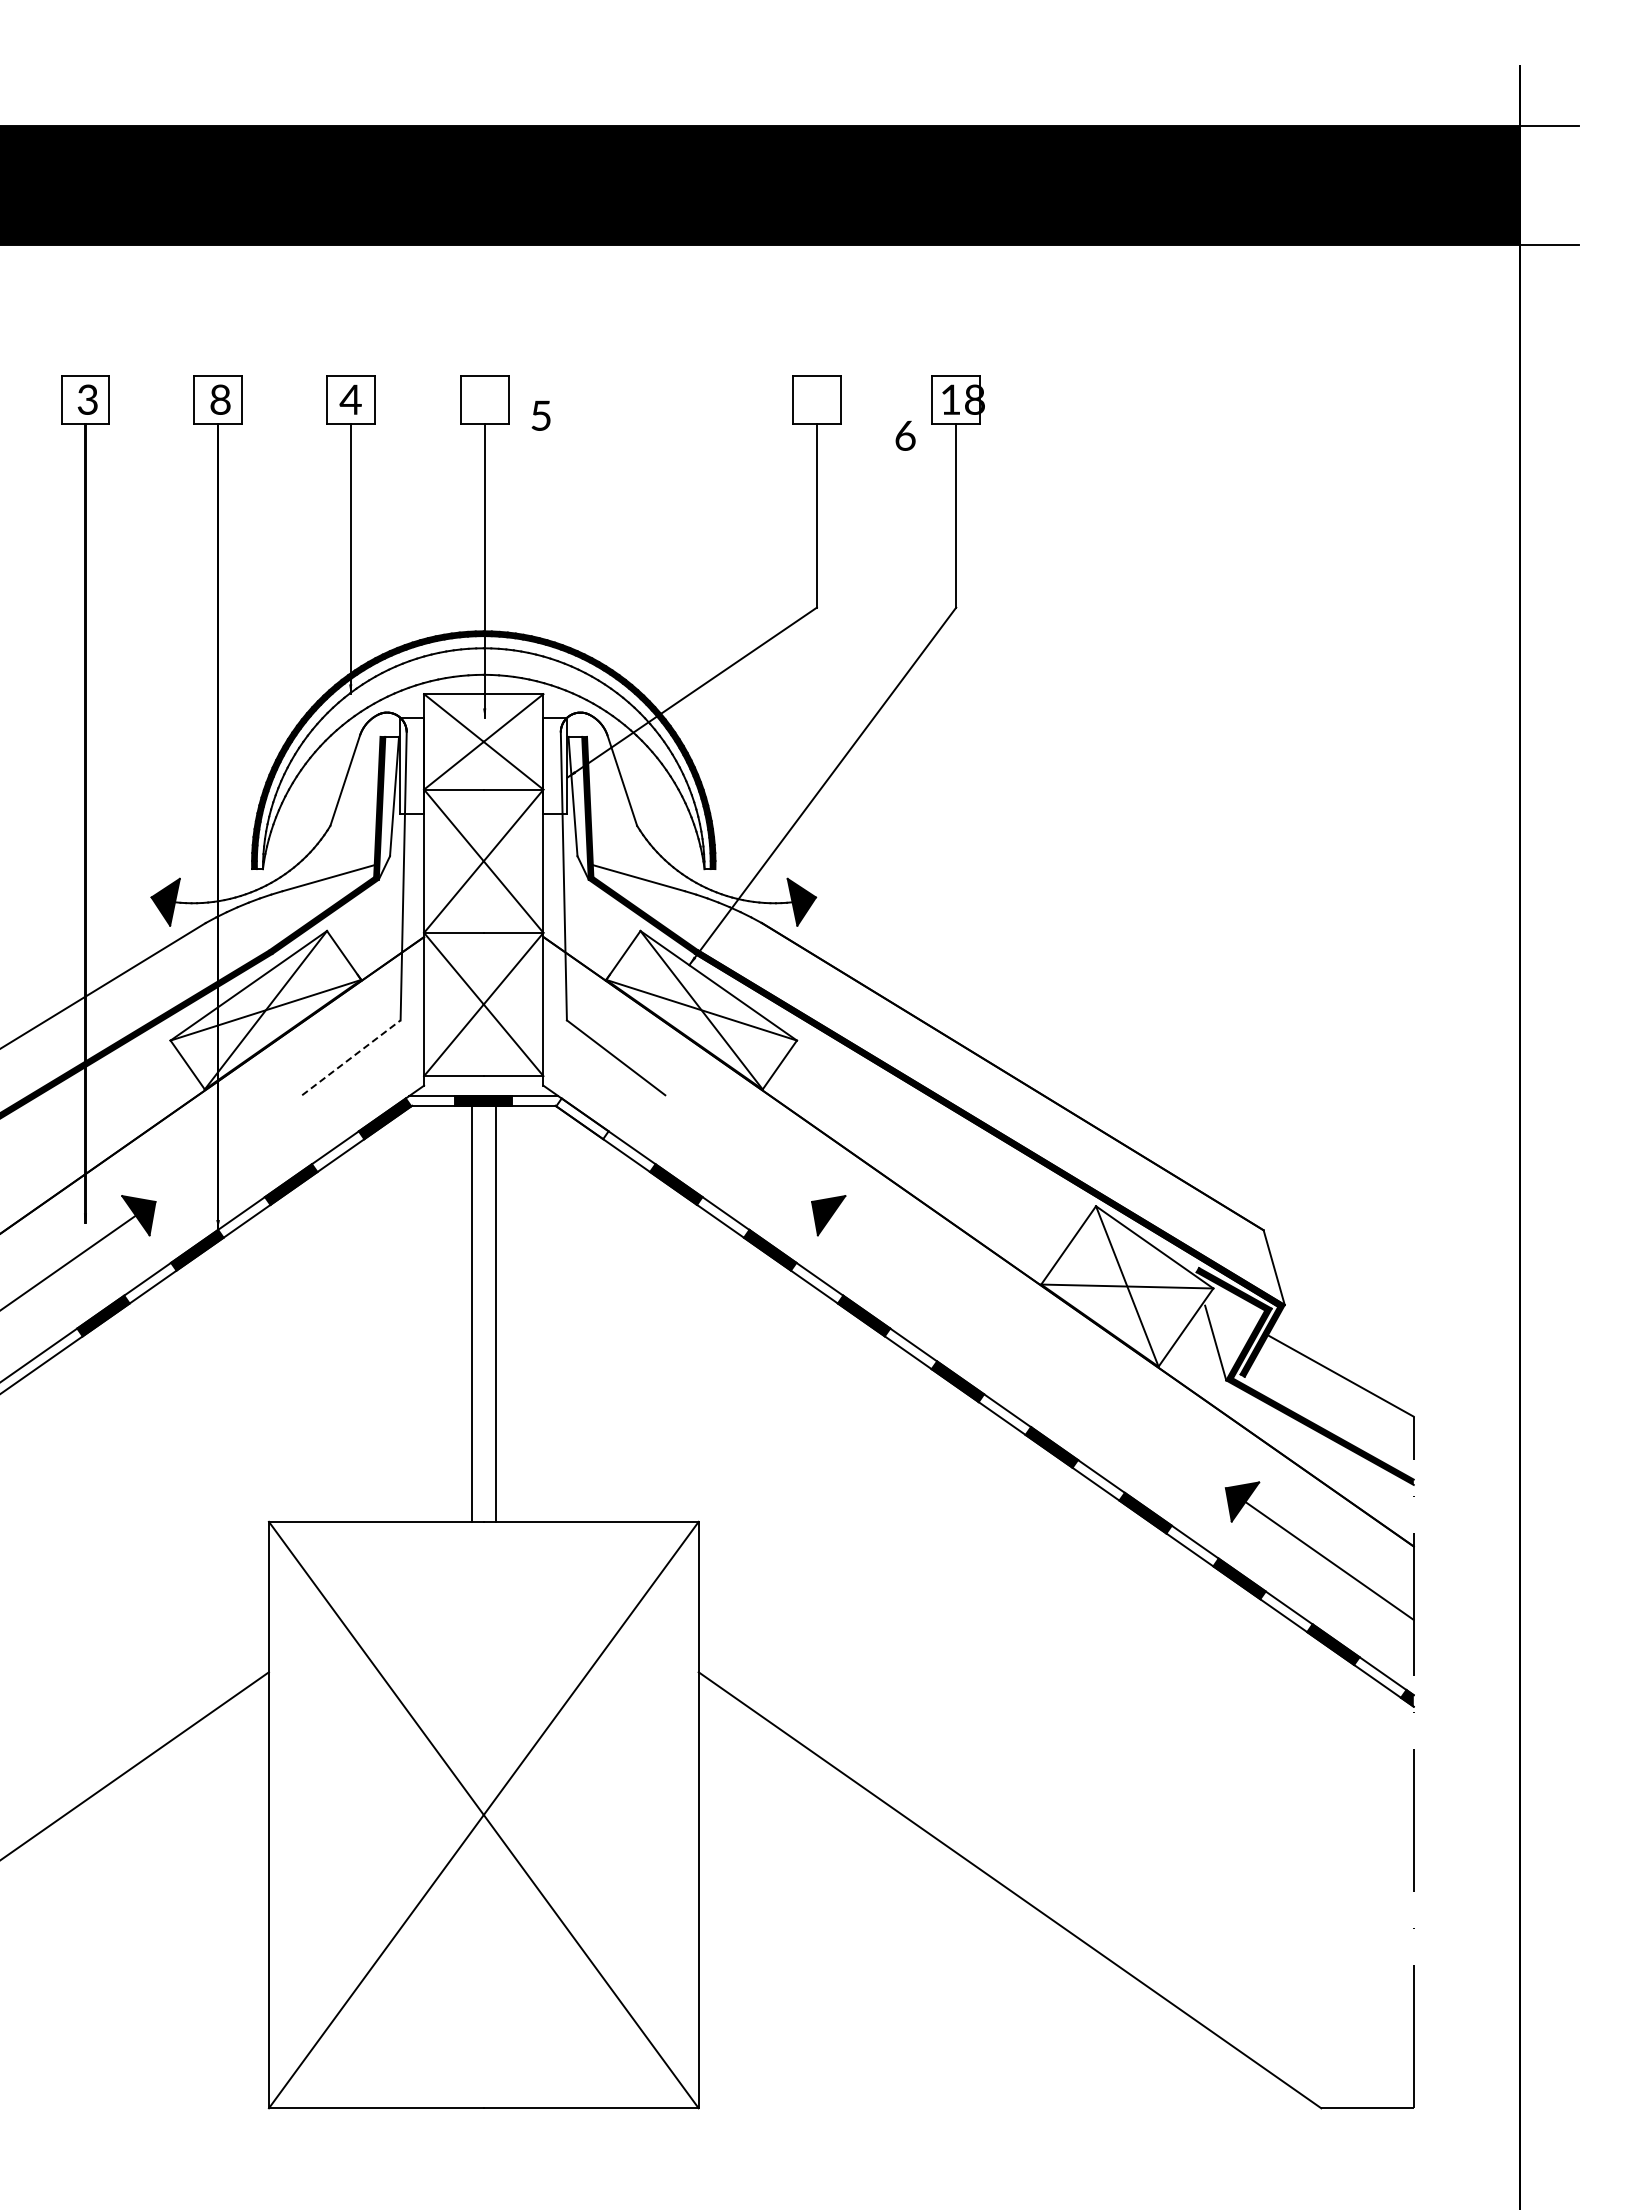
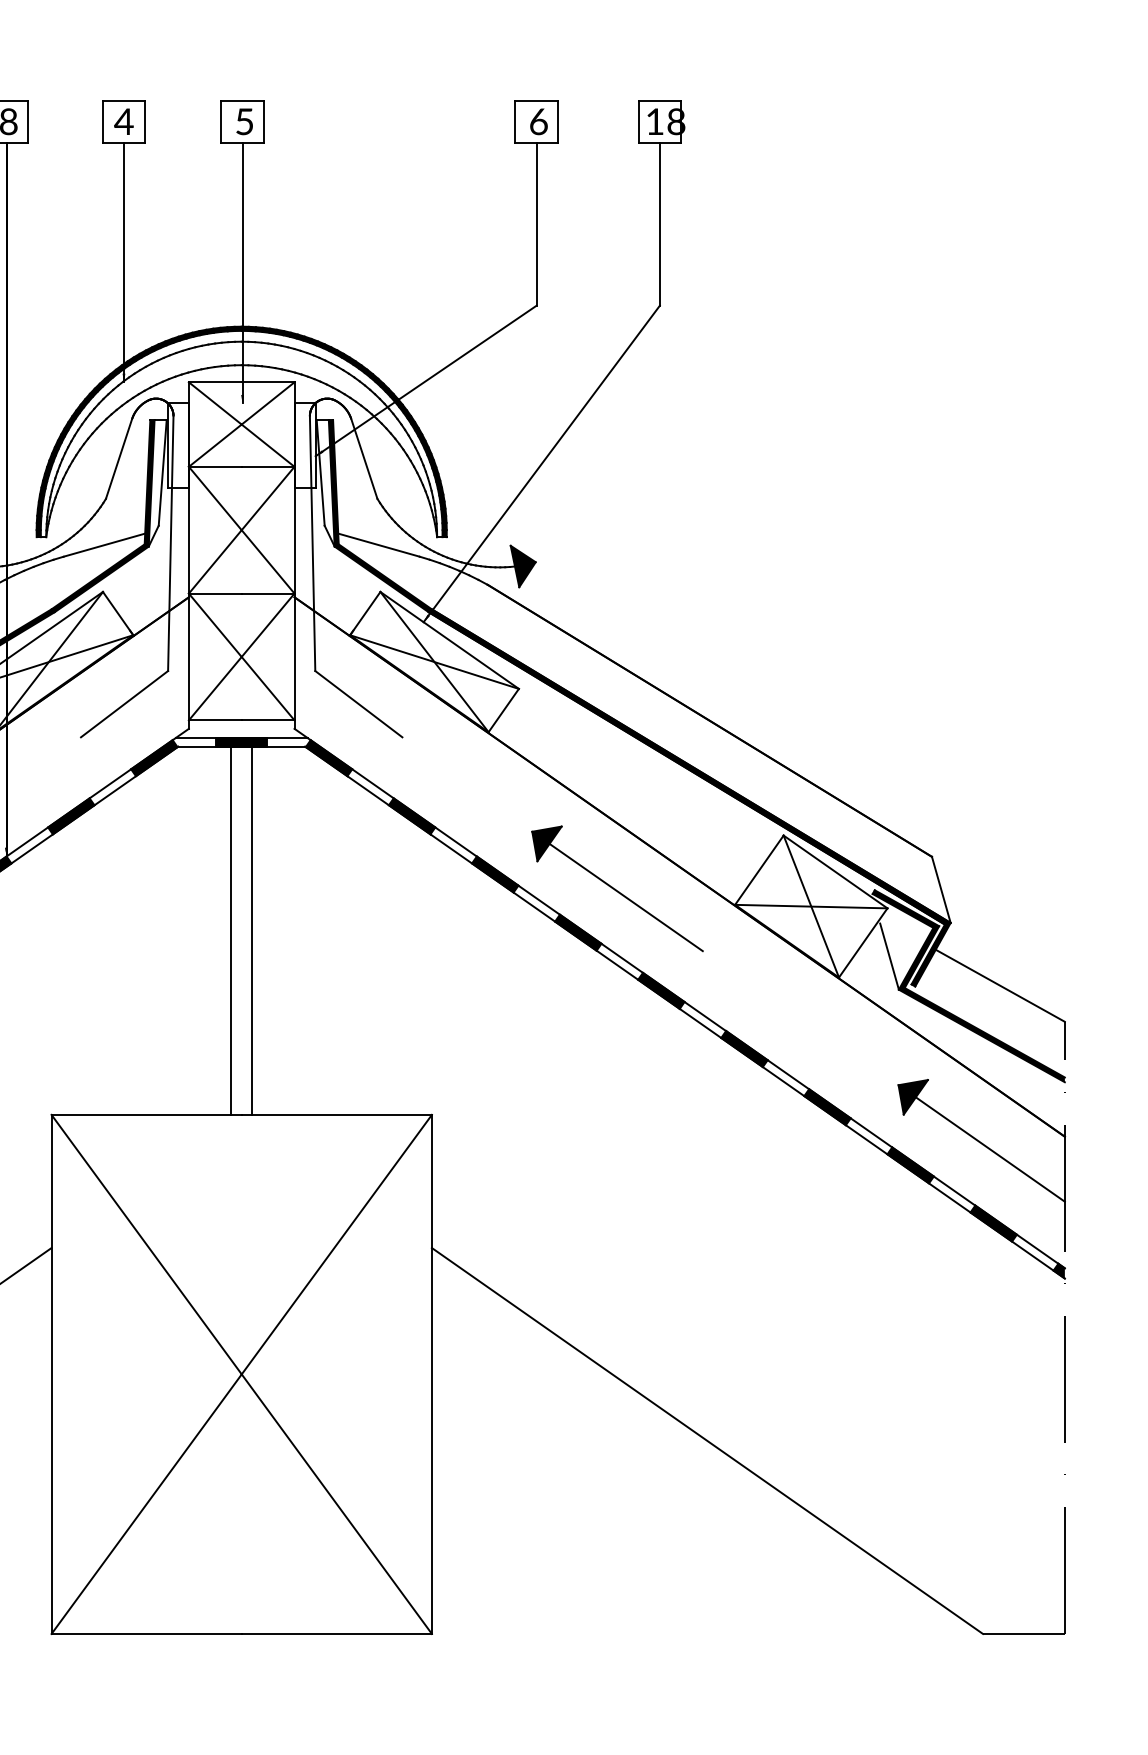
text: (540, 415) -> (244, 121), moved
text: (905, 435) -> (538, 121), moved
line: (351, 1057) -> (124, 703), dashed -> solid
fill: (582, 1118) -> (329, 757), added
line: (917, 1275) -> (625, 896), added

